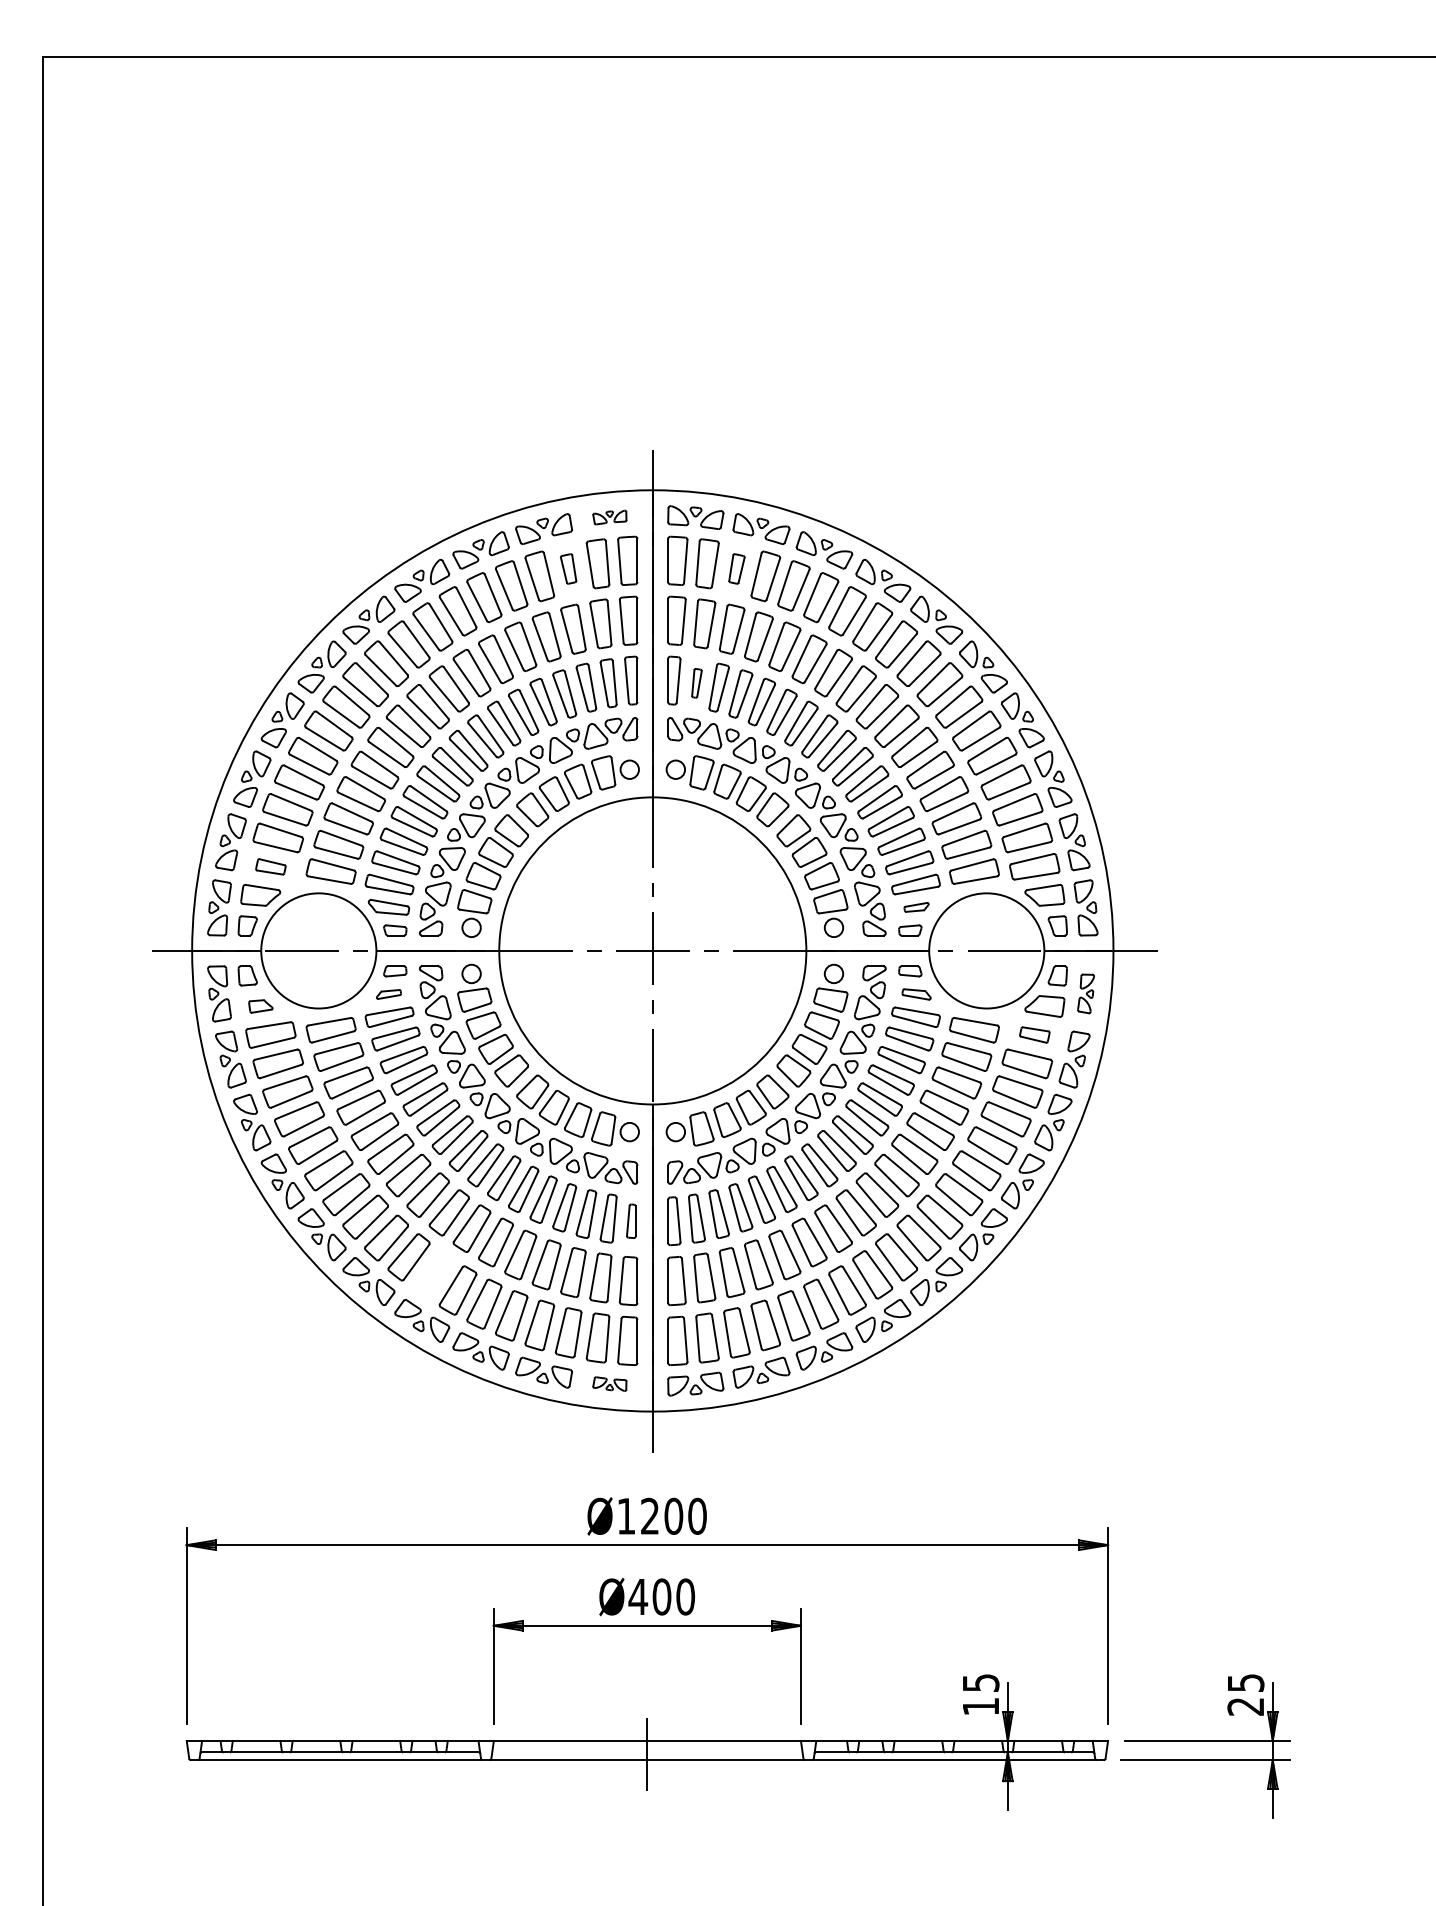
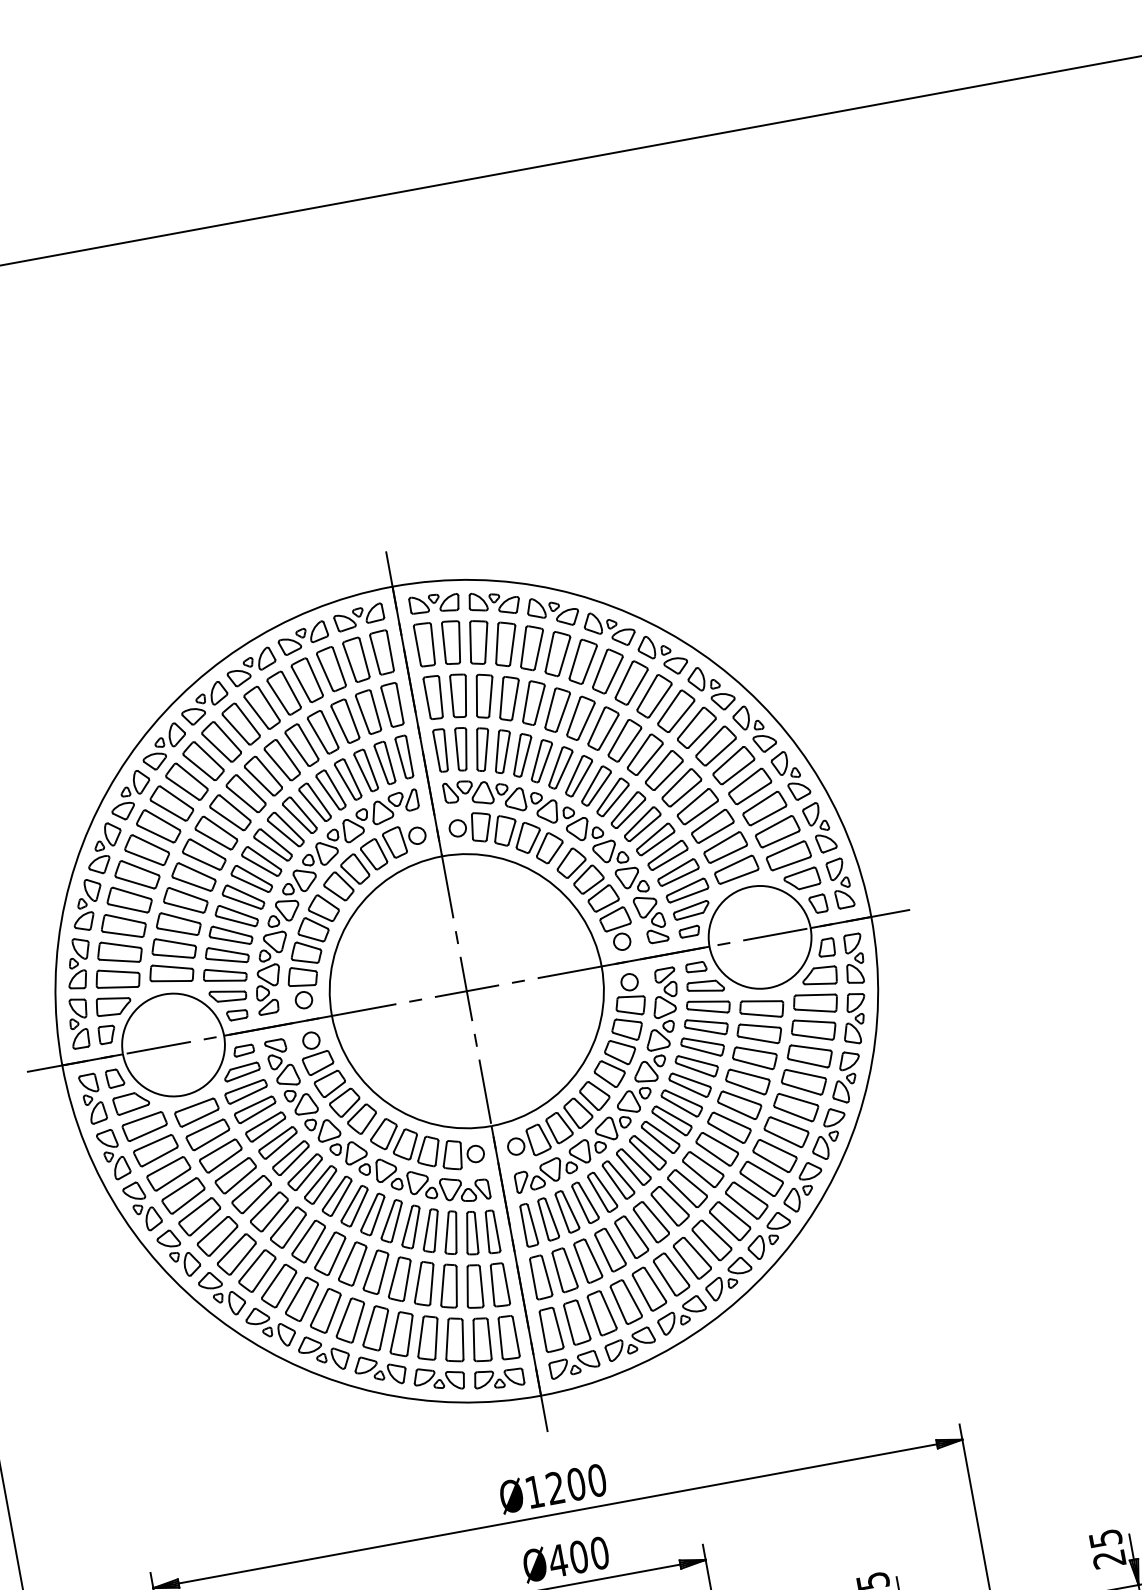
part: (609, 517) -> (358, 617), size x1.67
part: (568, 568) -> (331, 668), size x1.67
part: (736, 568) -> (478, 641), size x1.67
part: (696, 683) -> (462, 749), size x1.67
part: (270, 866) -> (117, 978), size x1.67
part: (916, 907) -> (691, 910), size x1.67
part: (1085, 993) -> (853, 958), size x1.43
part: (388, 994) -> (241, 1072), size x1.67
part: (916, 994) -> (705, 986), size x1.43
part: (260, 1006) -> (131, 1103), size x1.67
part: (1034, 1034) -> (815, 1003), size x1.67
part: (631, 1221) -> (491, 1232), size x1.43
part: (432, 1274) -> (325, 1310), added
part: (609, 1383) -> (498, 1378), size x1.67

